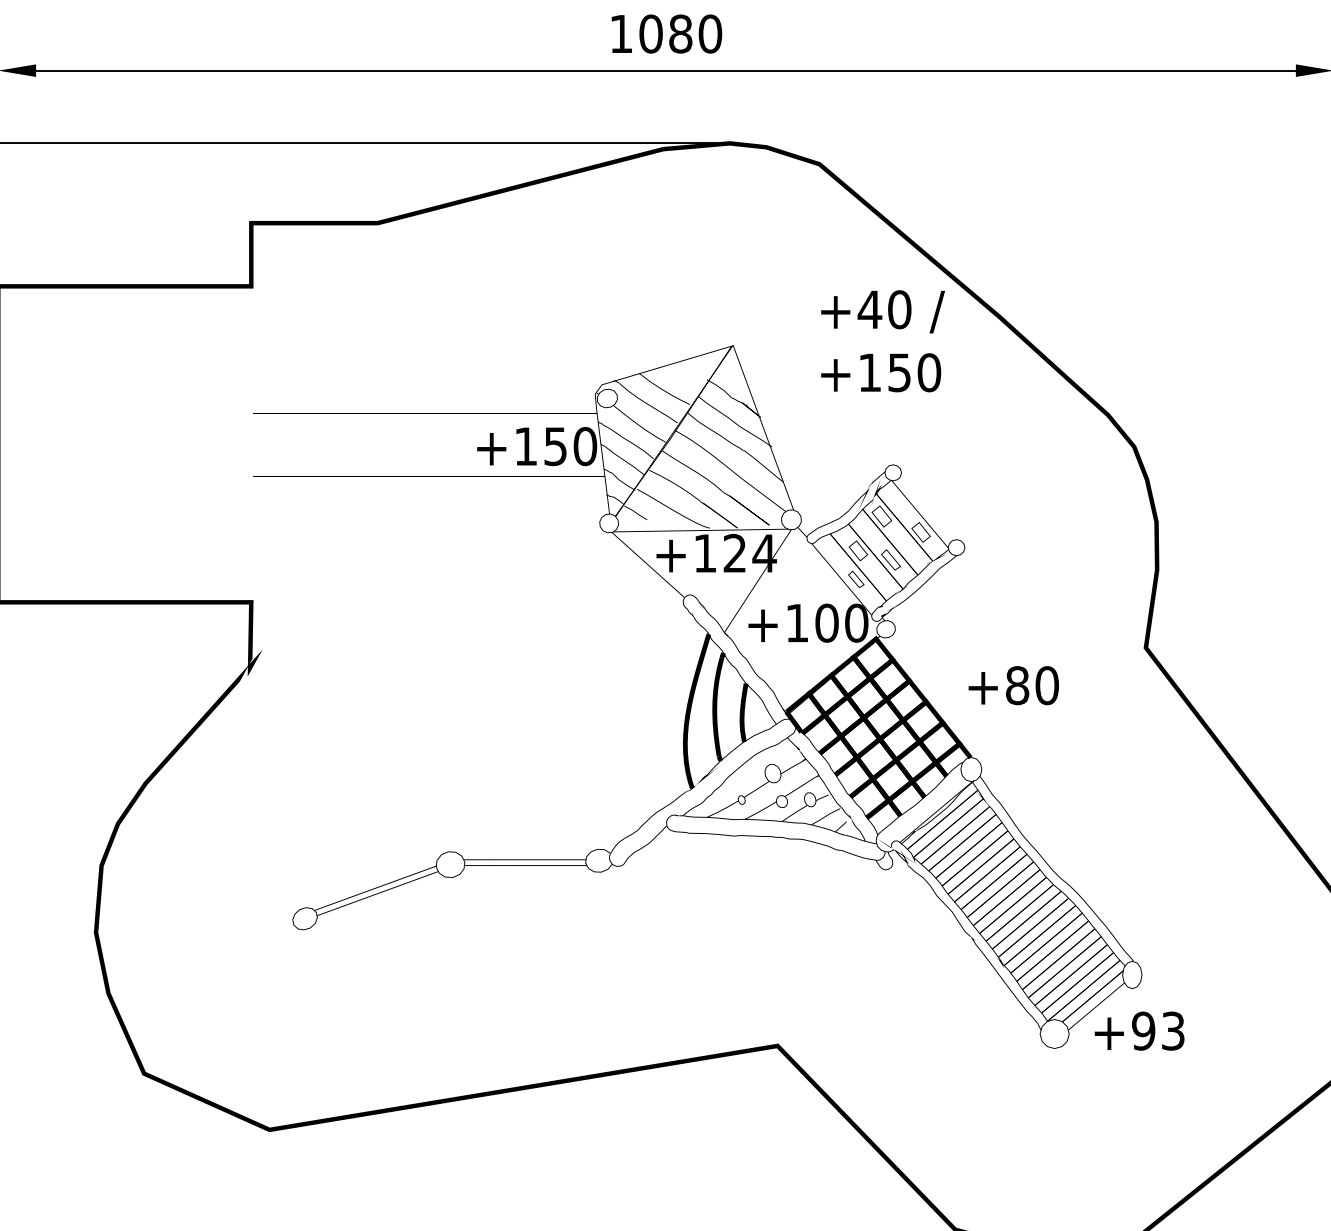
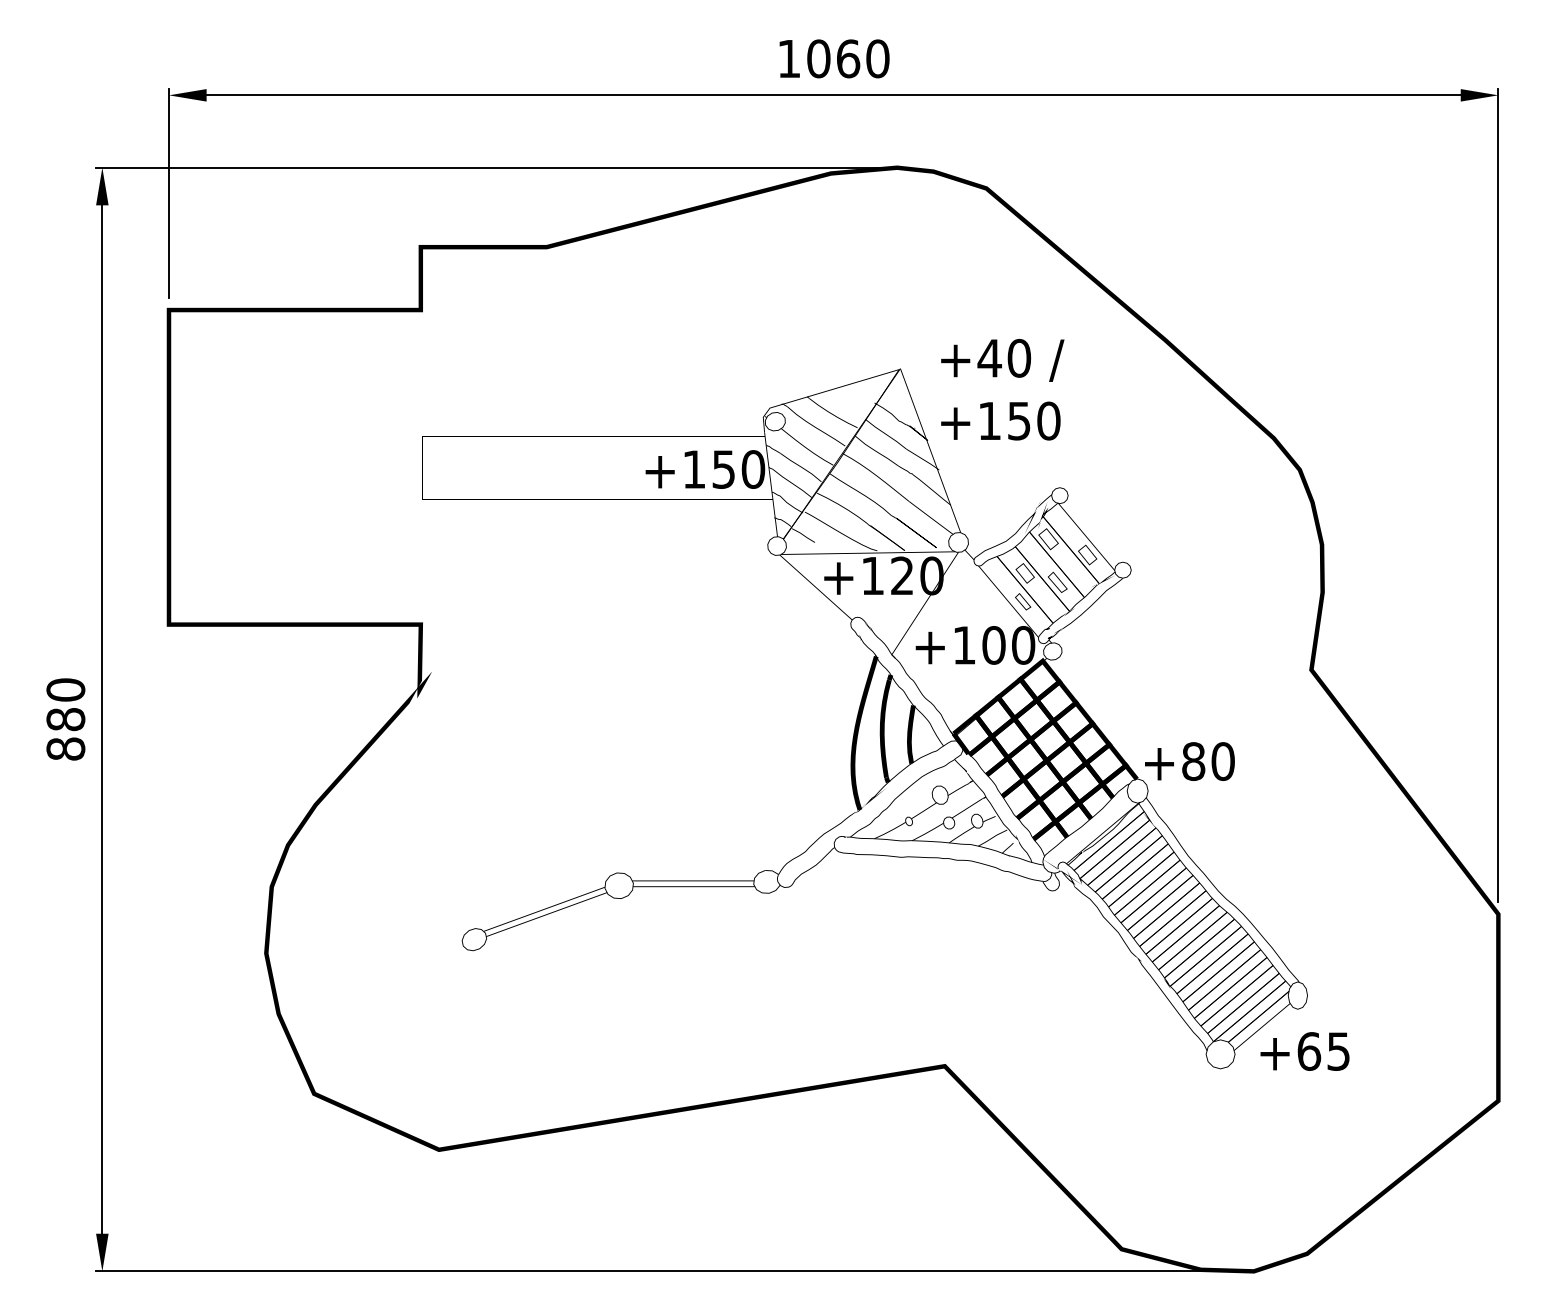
text: (680, 33) -> (848, 58), 1080 -> 1060
text: (882, 341) -> (1002, 389), moved
text: (764, 552) -> (931, 575), +124 -> +120
text: (1013, 685) -> (1189, 761), moved
text: (1158, 1031) -> (1323, 1051), +93 -> +65

